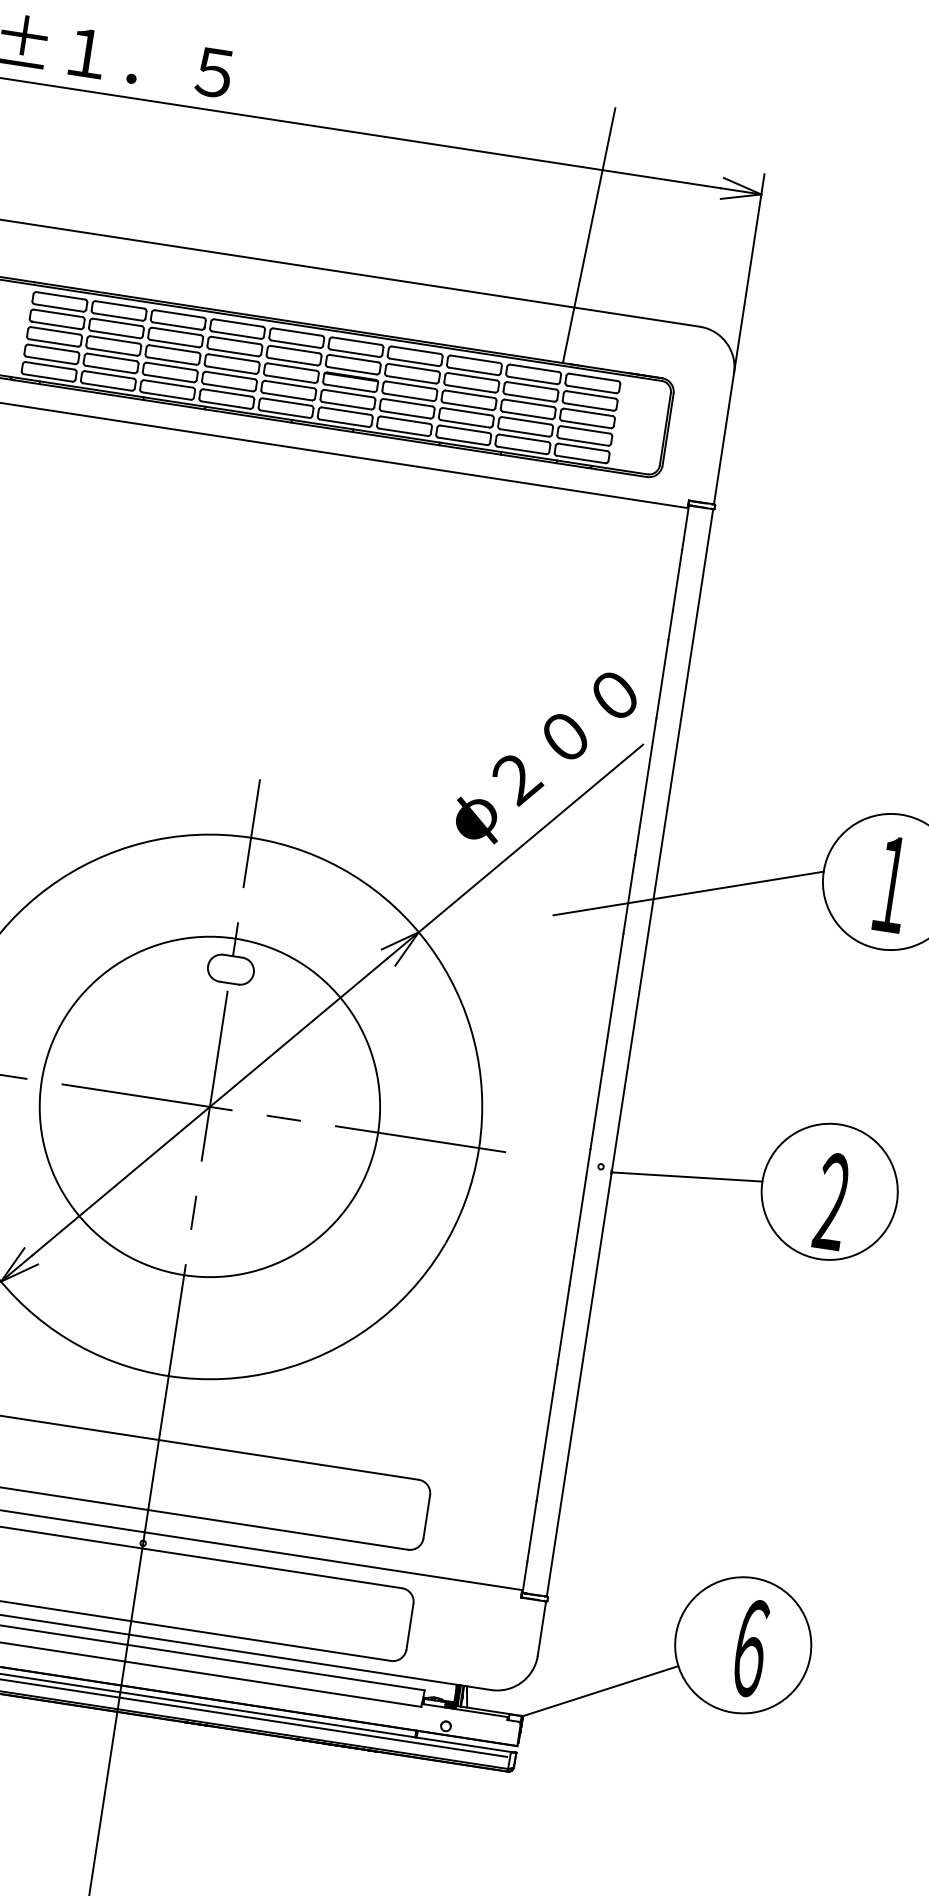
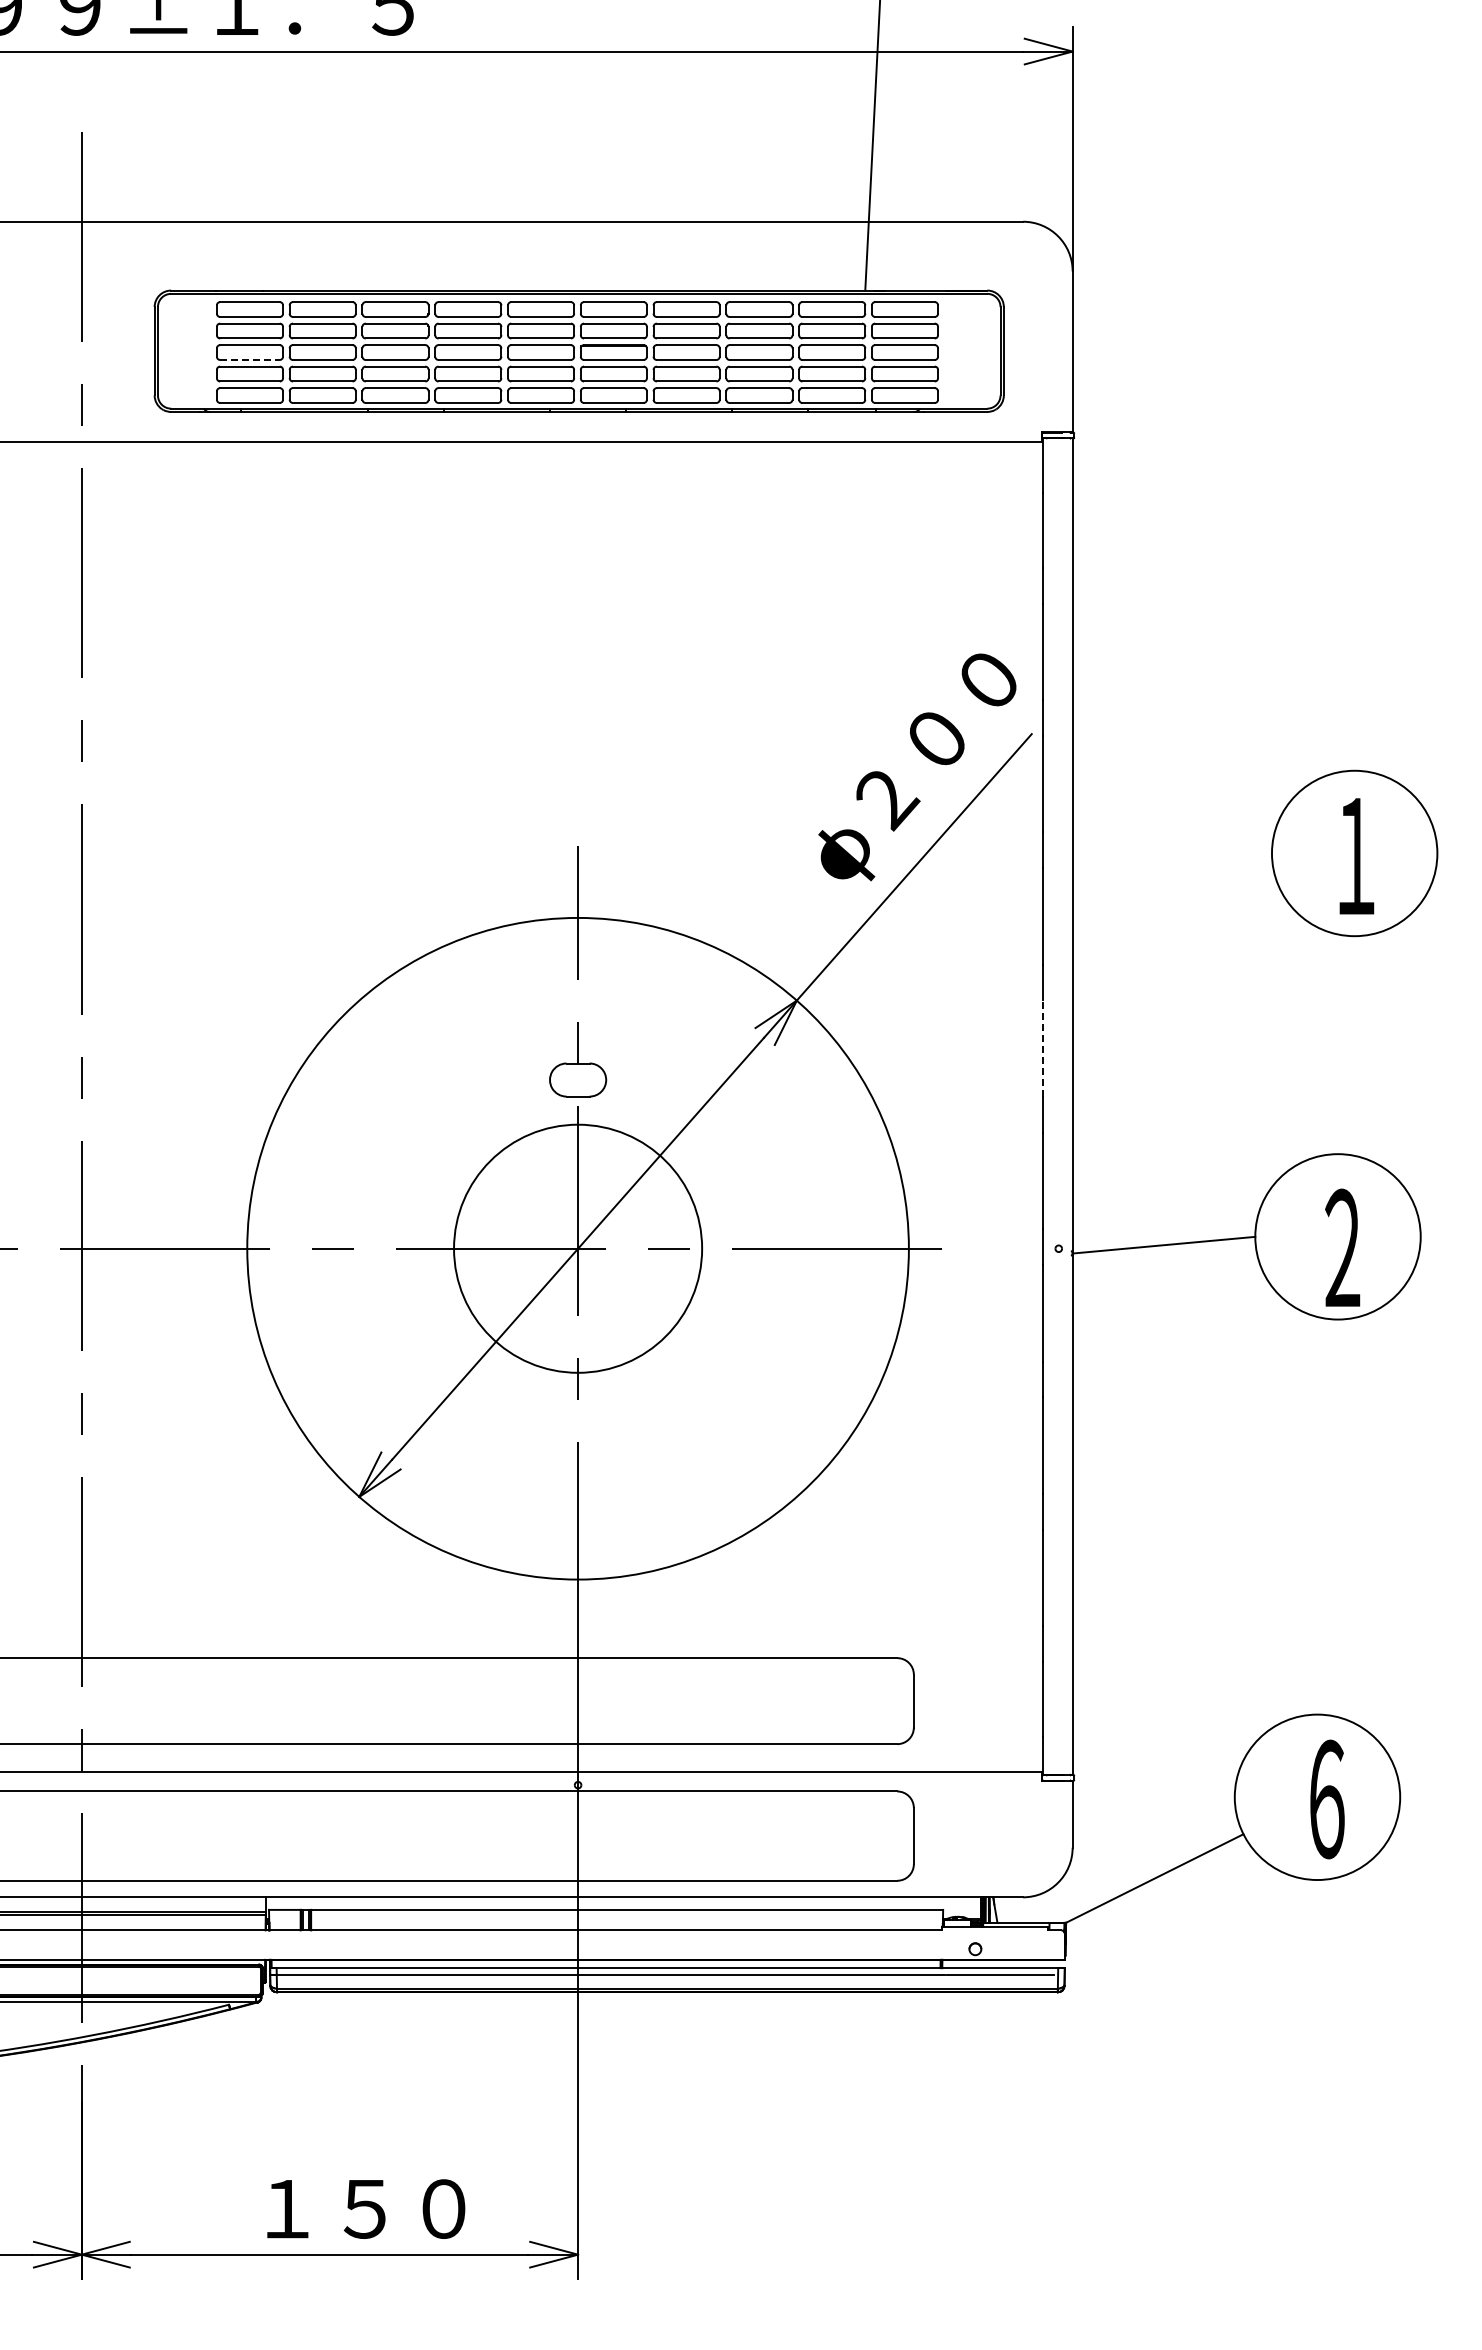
line: (53, 342) -> (249, 359), solid -> dashed
line: (688, 893) -> (1113, 904), removed
line: (612, 1001) -> (1042, 1048), solid -> dashed
circle: (209, 1106) -> (577, 1248), size x0.6

